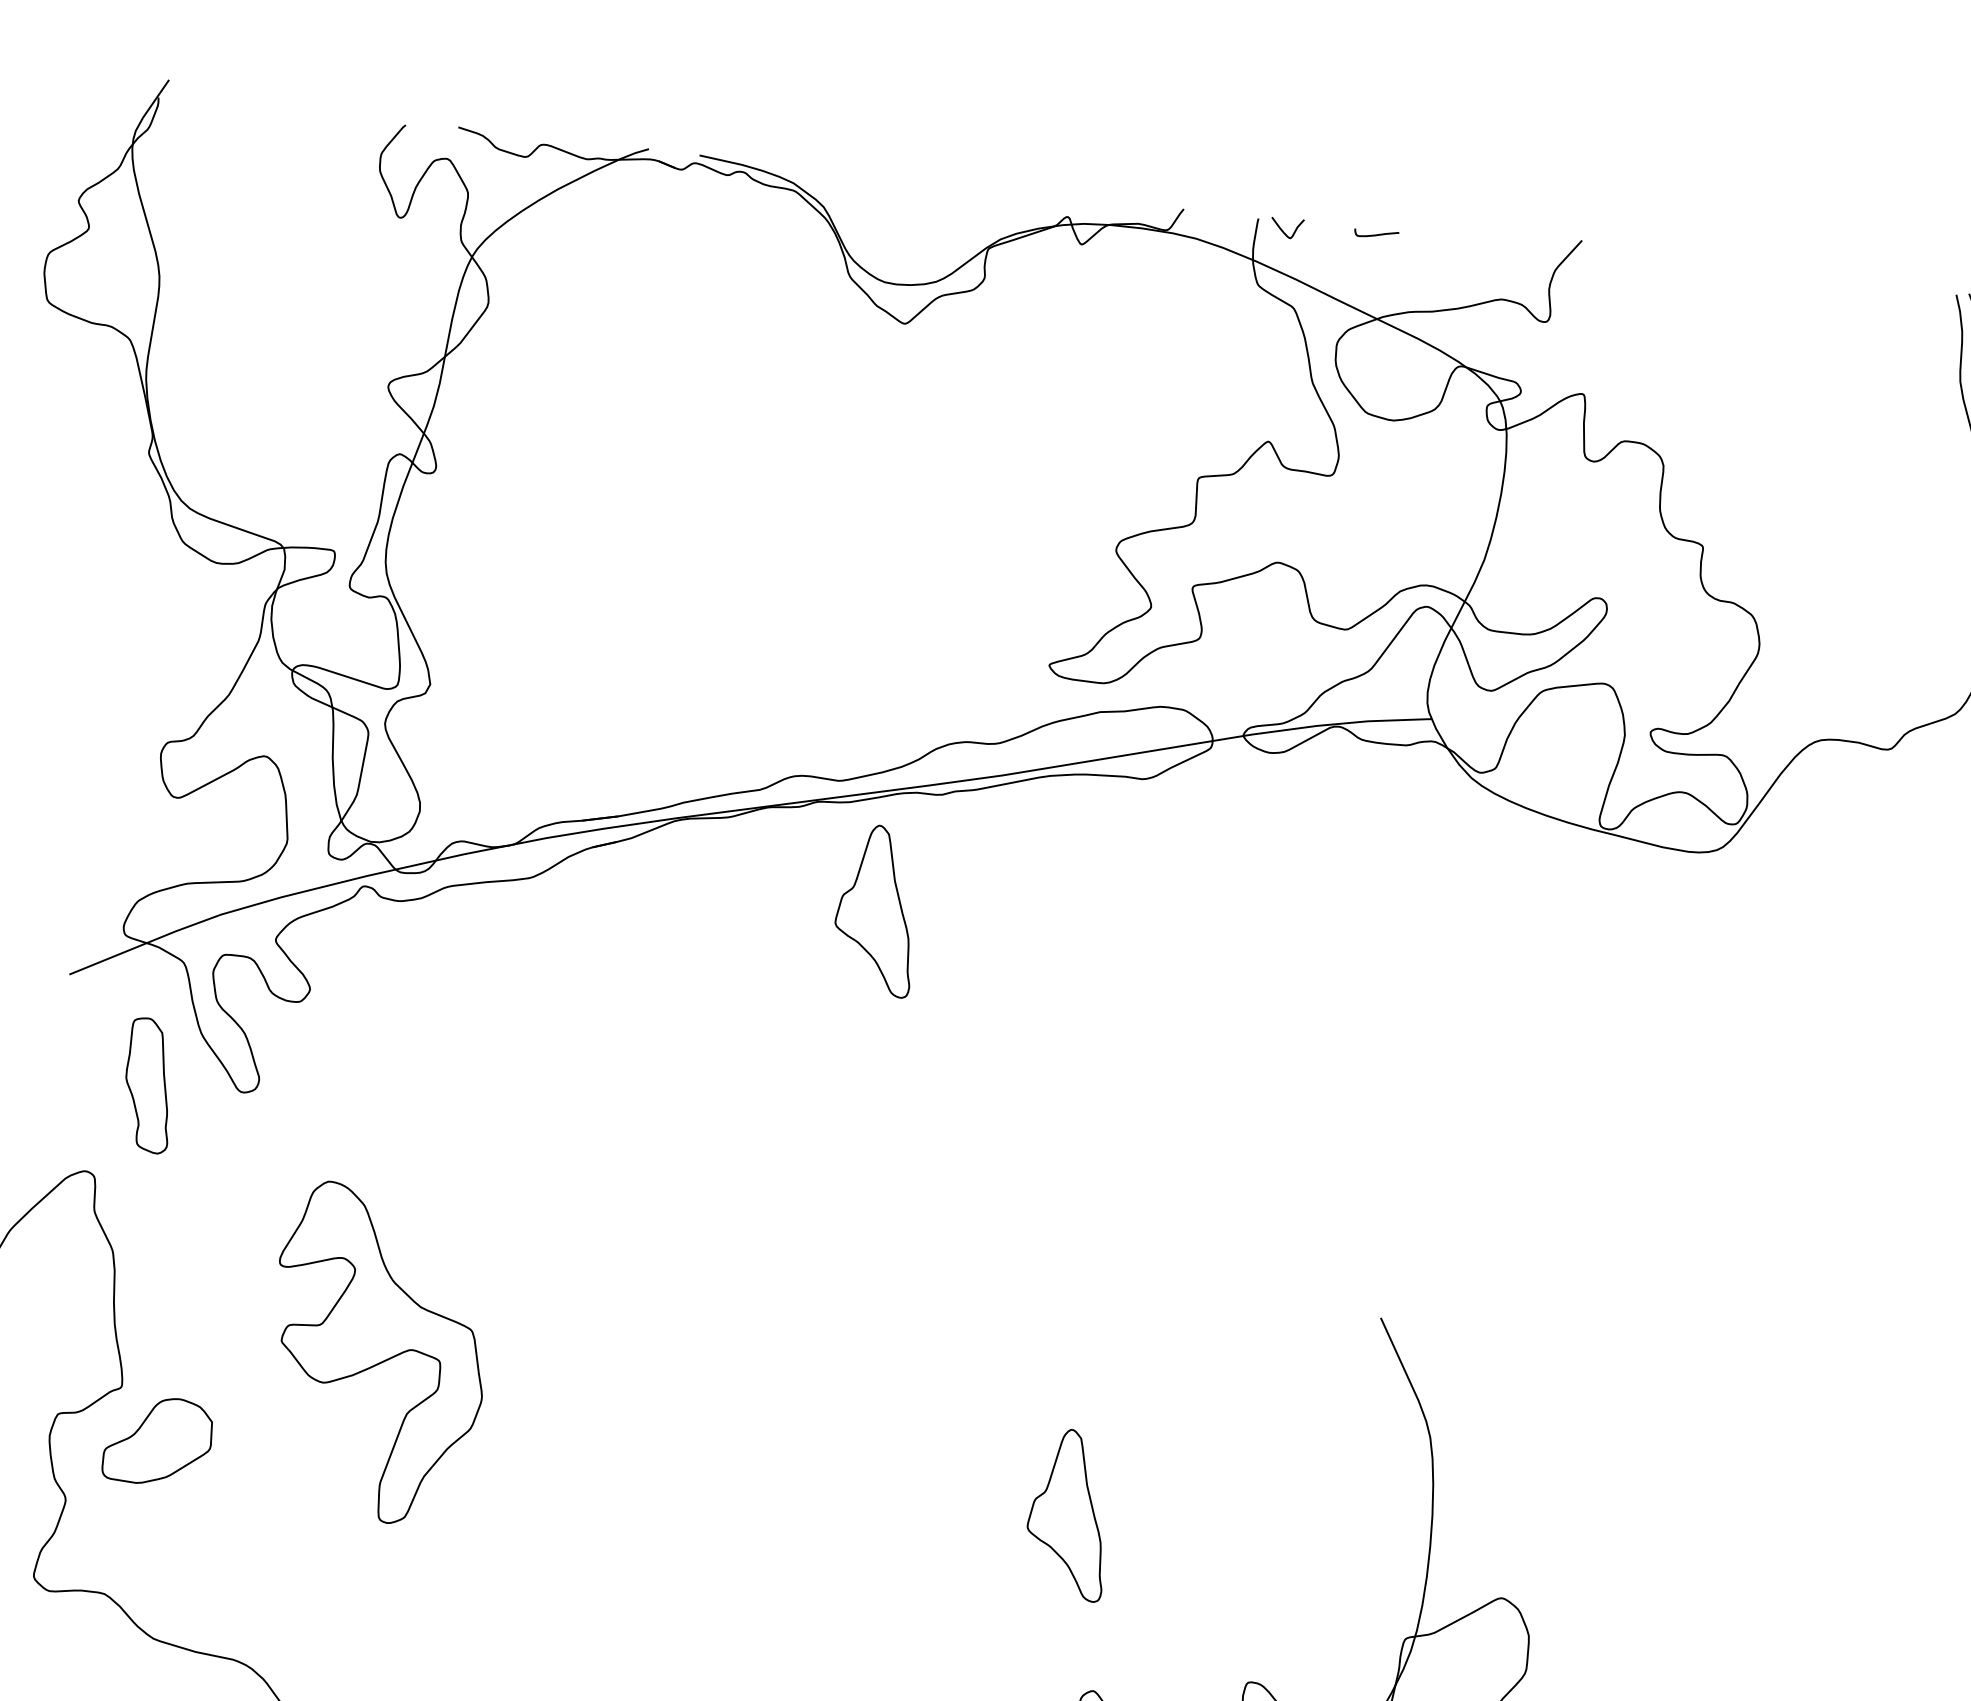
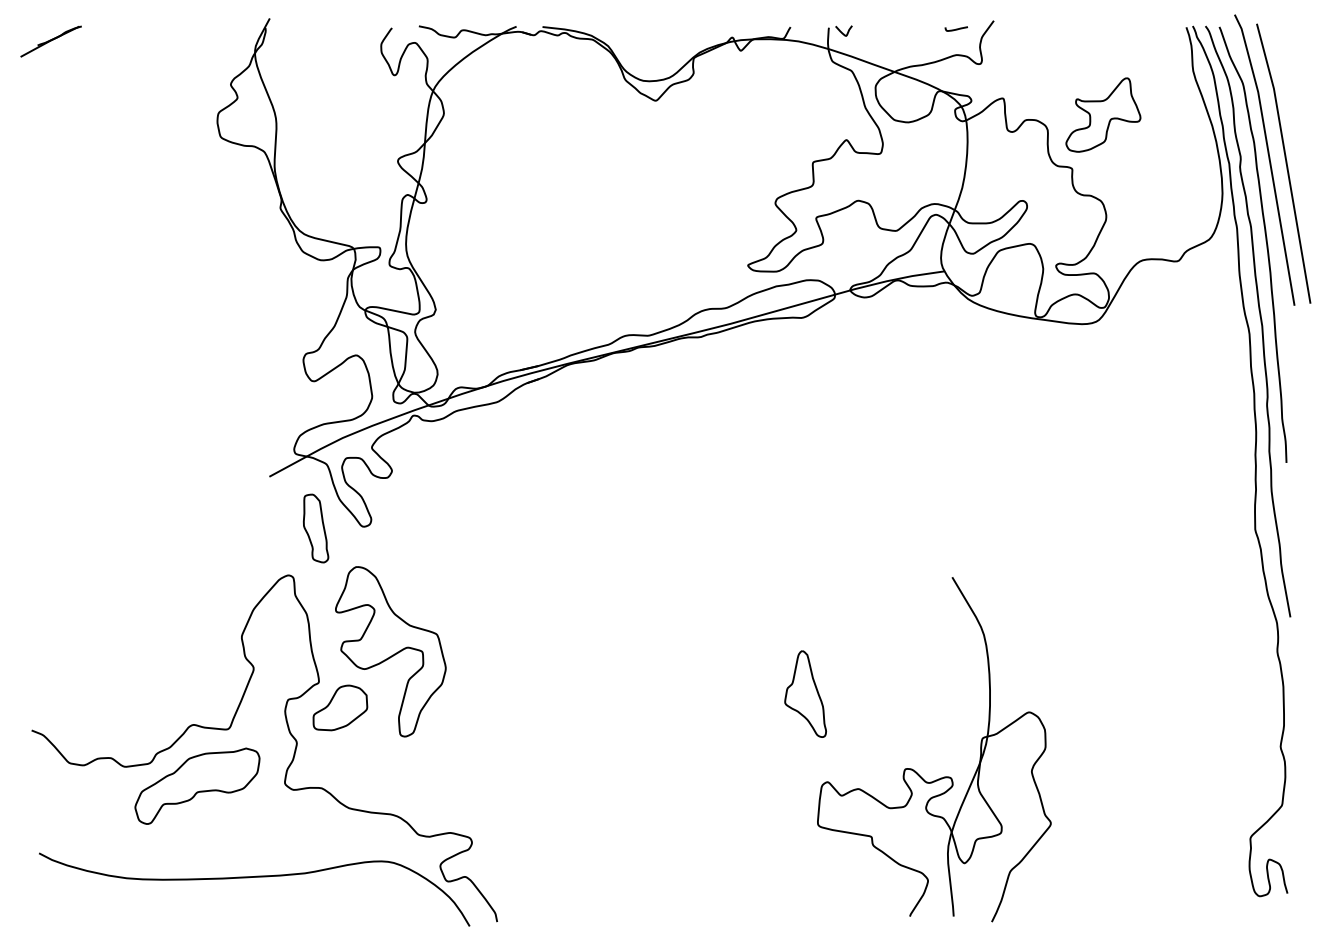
curve: (1374, 232) -> (955, 28), moved
part: (1775, 447) -> (1103, 114), added
part: (877, 909) -> (674, 398), removed
part: (377, 1353) -> (390, 651), moved

